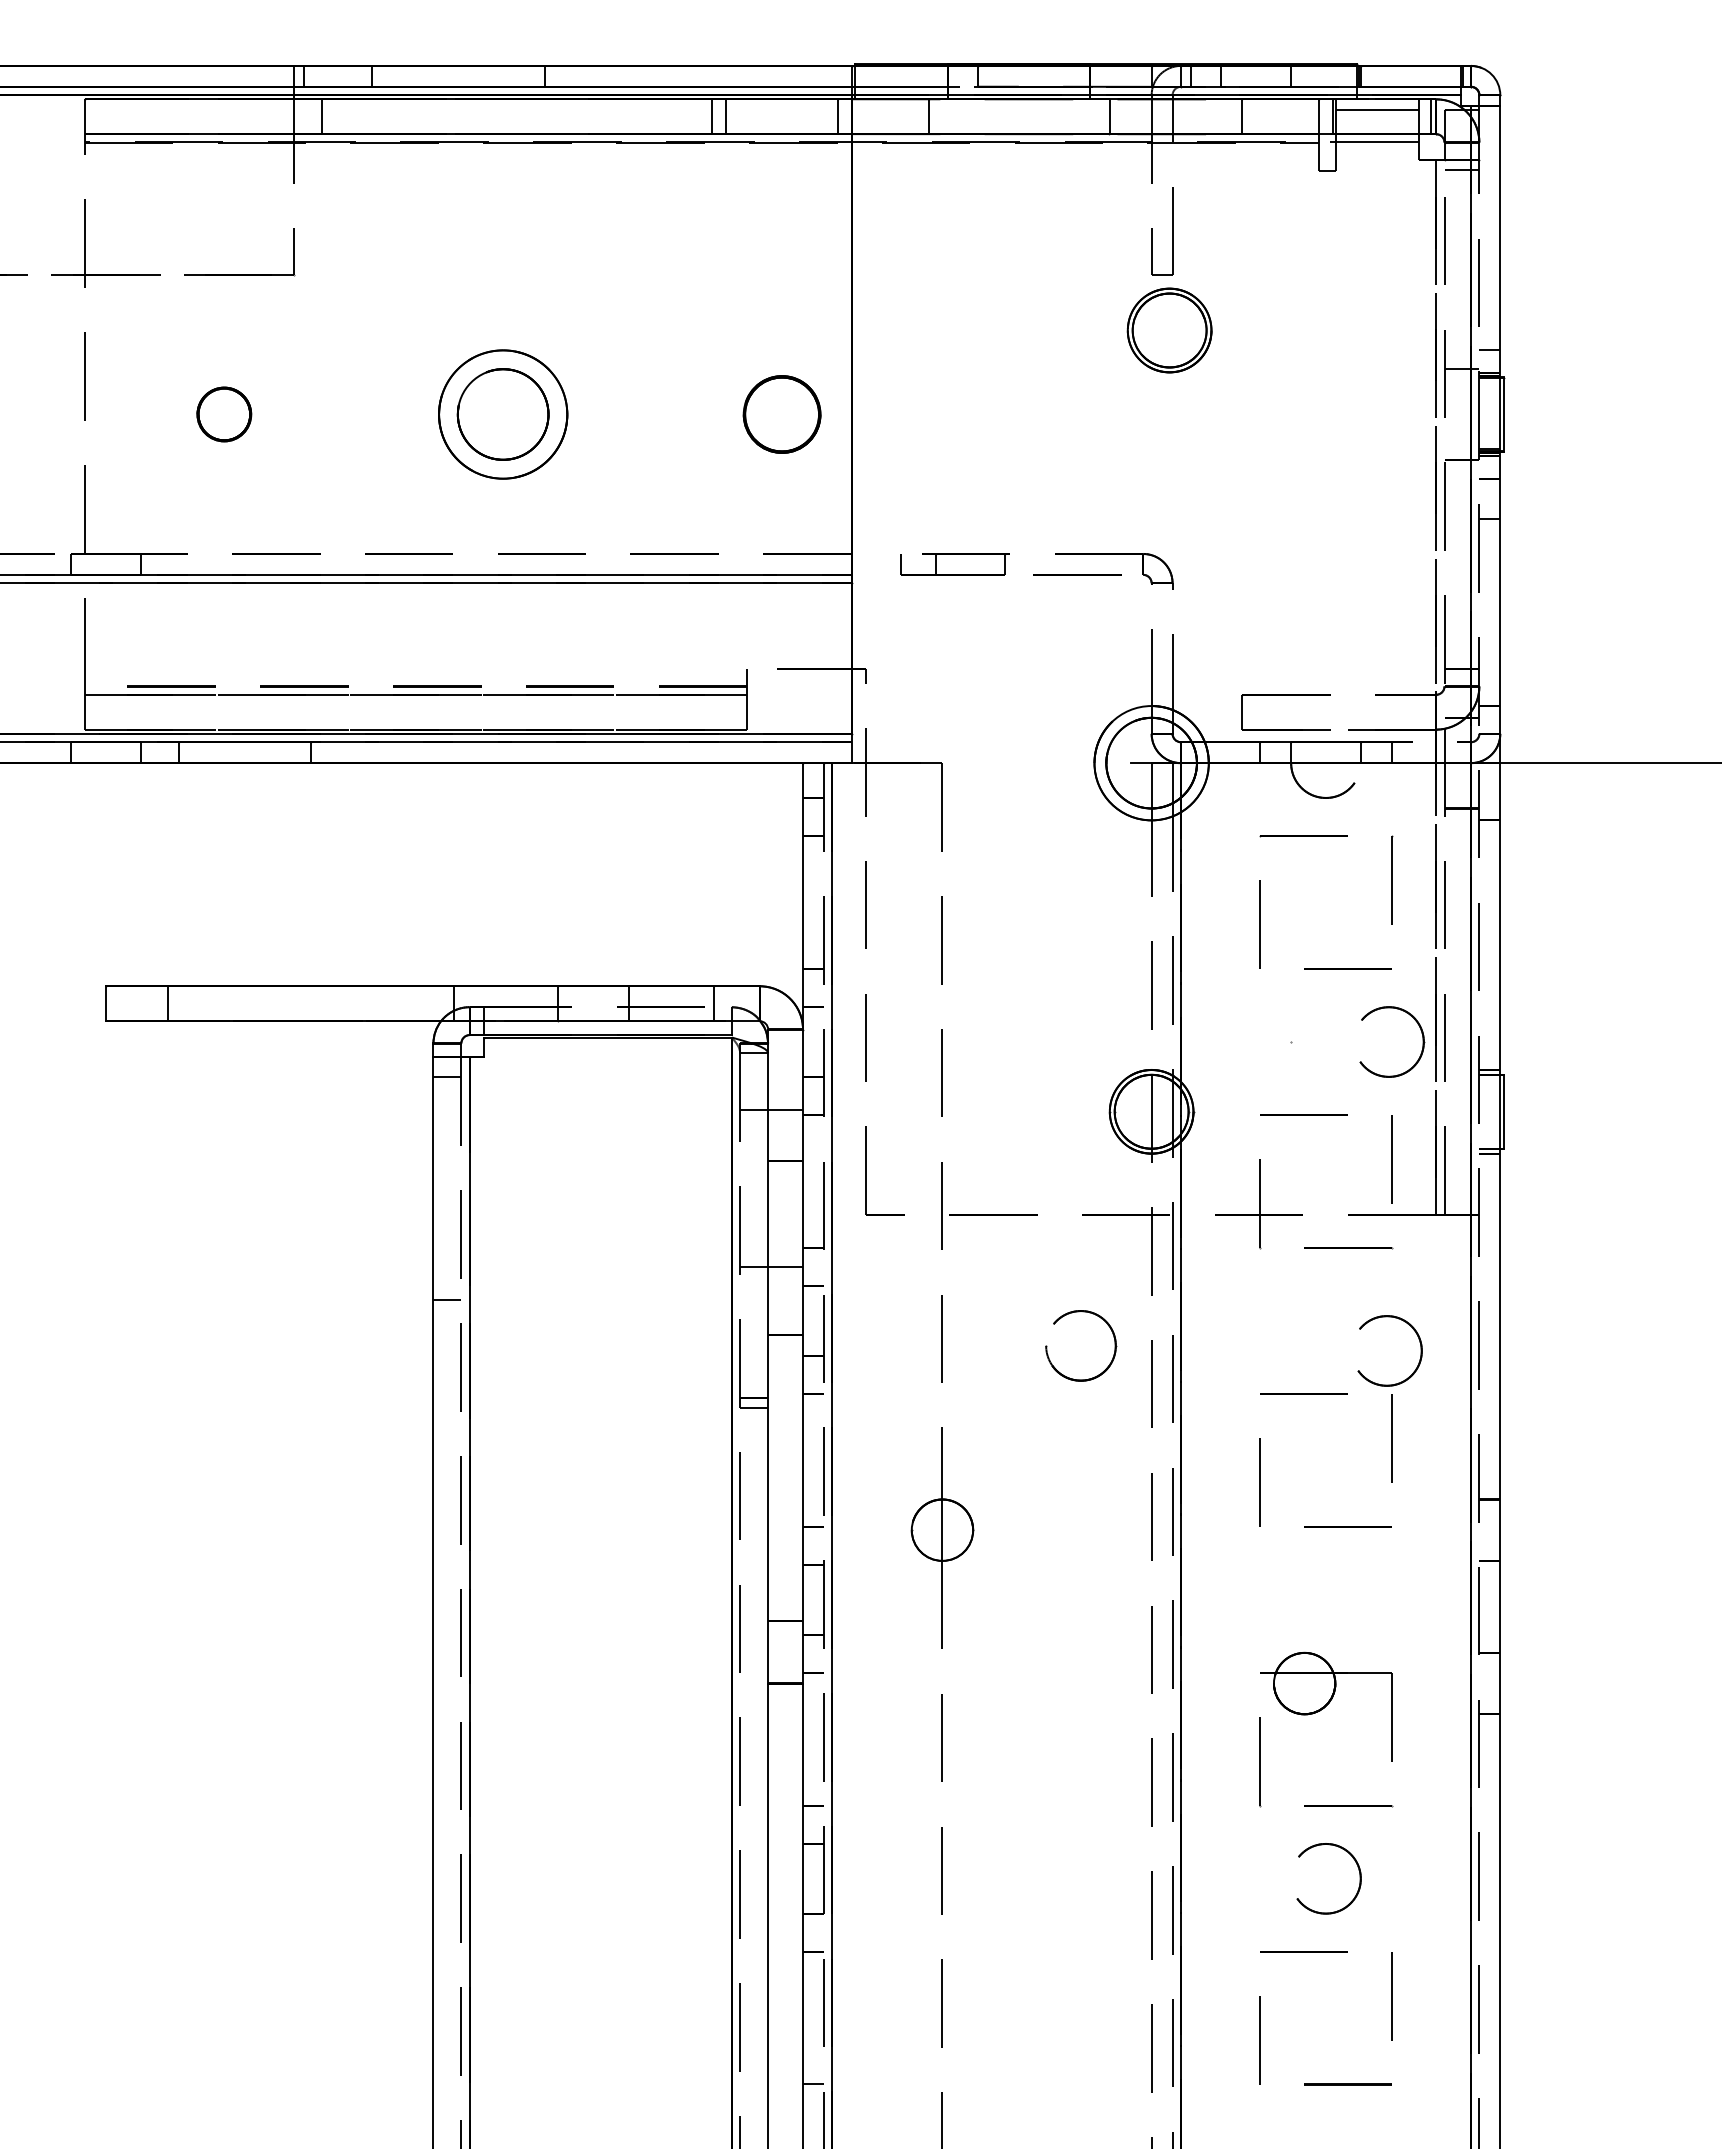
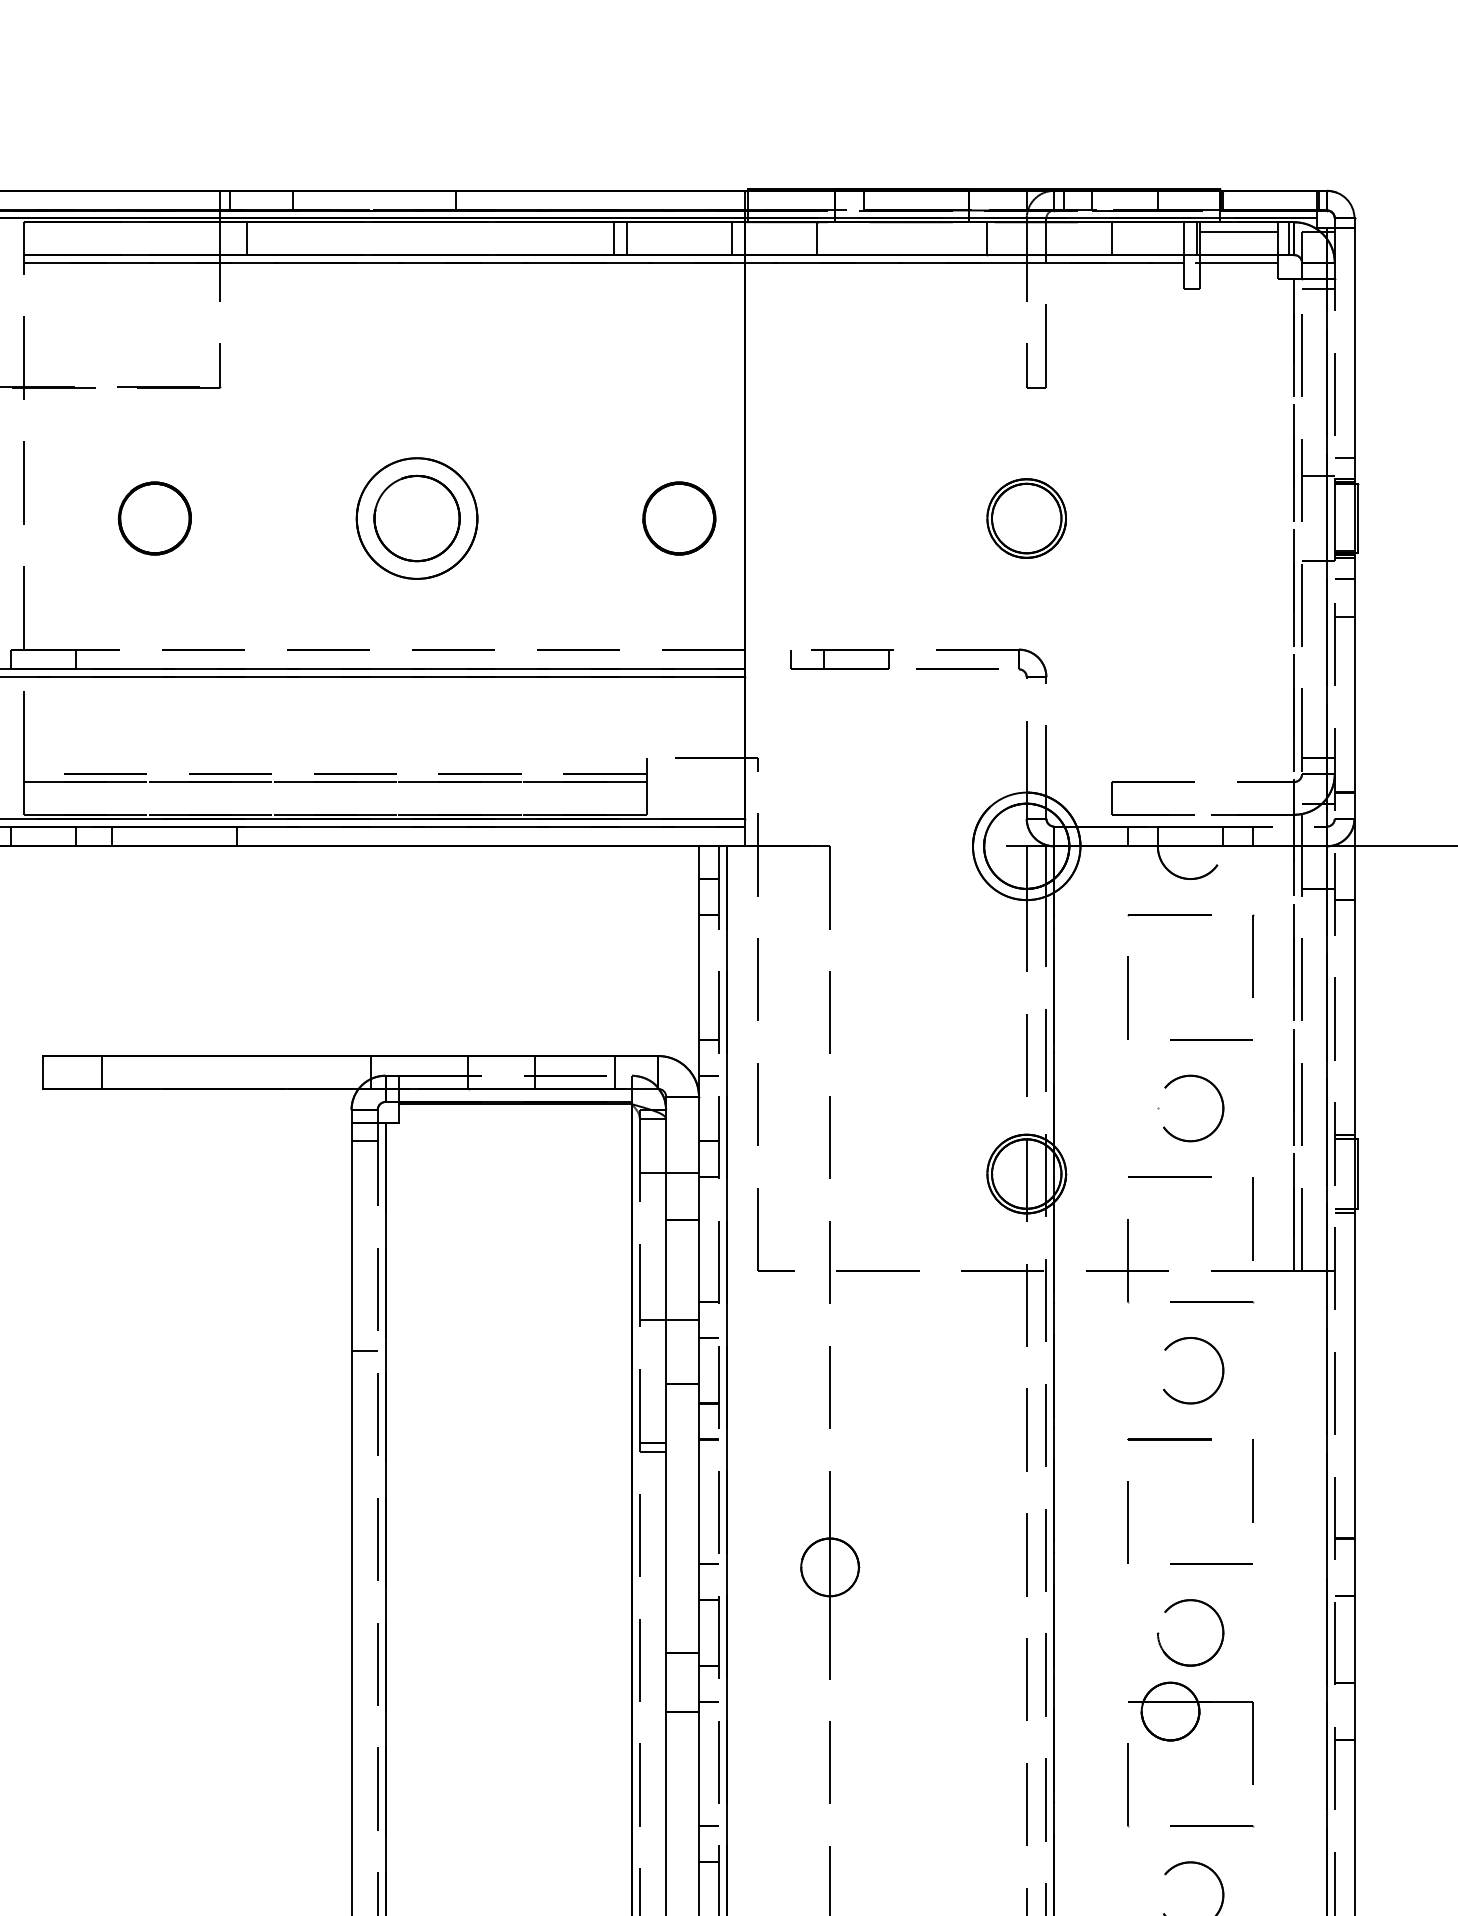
part: (1169, 330) -> (1026, 518), moved
part: (224, 414) -> (155, 518), size x1.43
part: (1422, 1041) -> (1222, 1107), moved
part: (1101, 1319) -> (1209, 1608), moved
part: (1420, 1350) -> (1222, 1370), moved

